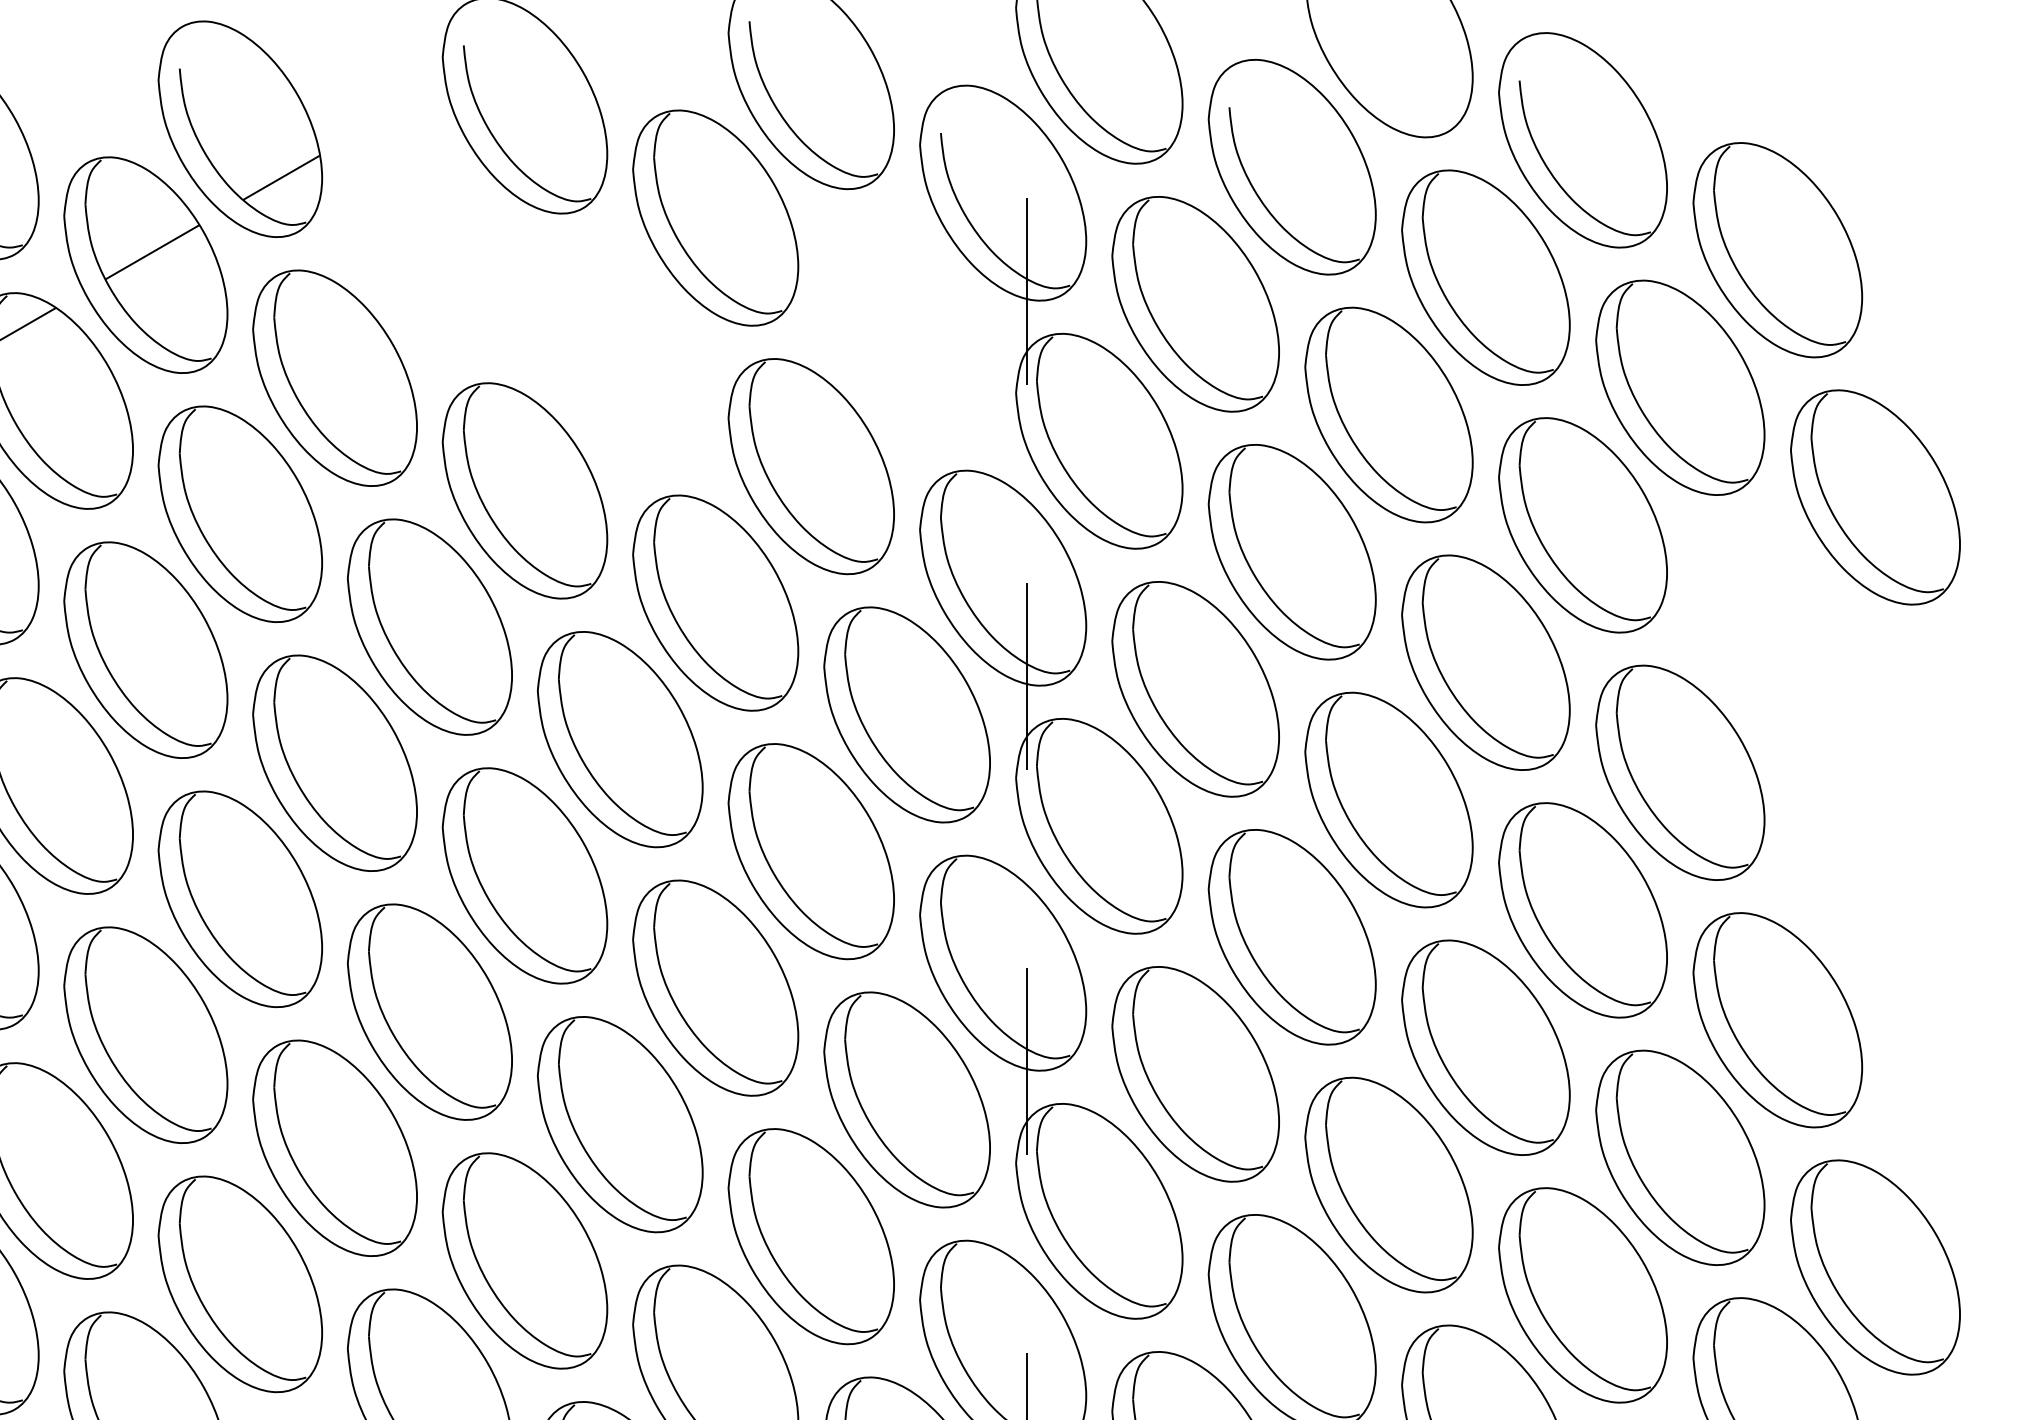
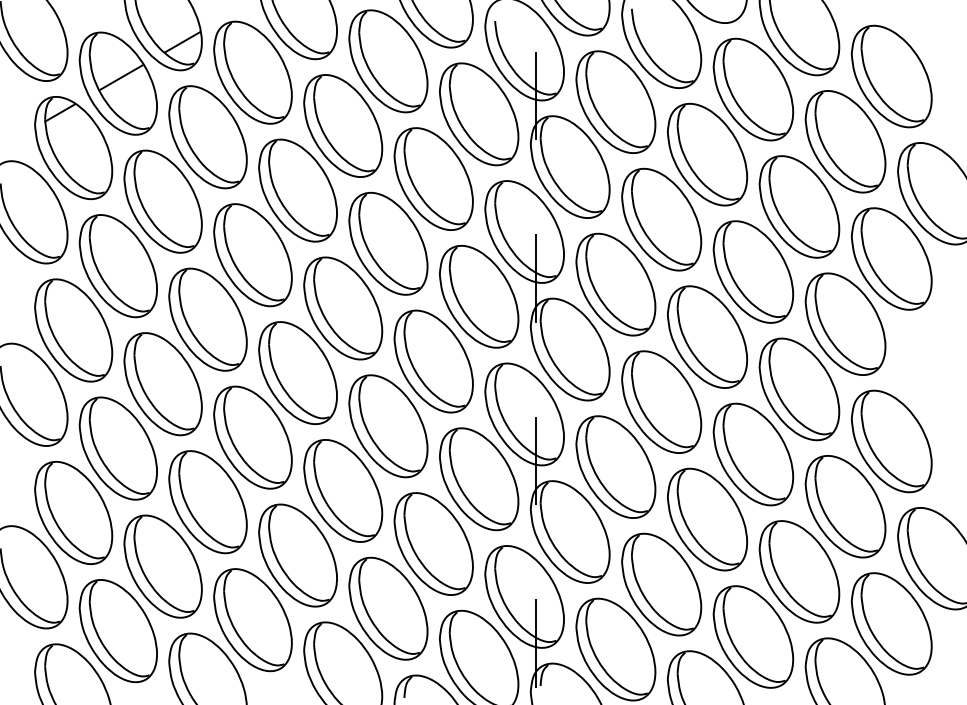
part: (428, 241) -> (252, 72), added
part: (907, 330) -> (479, 114), added
part: (620, 353) -> (343, 125), added
part: (1777, 634) -> (891, 258), added

